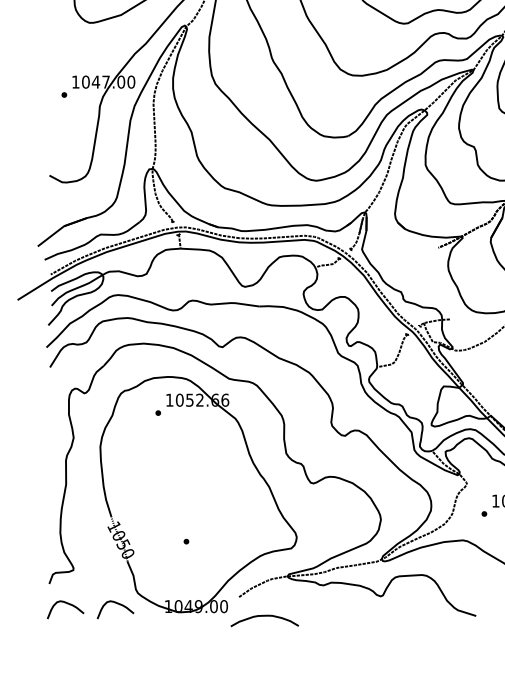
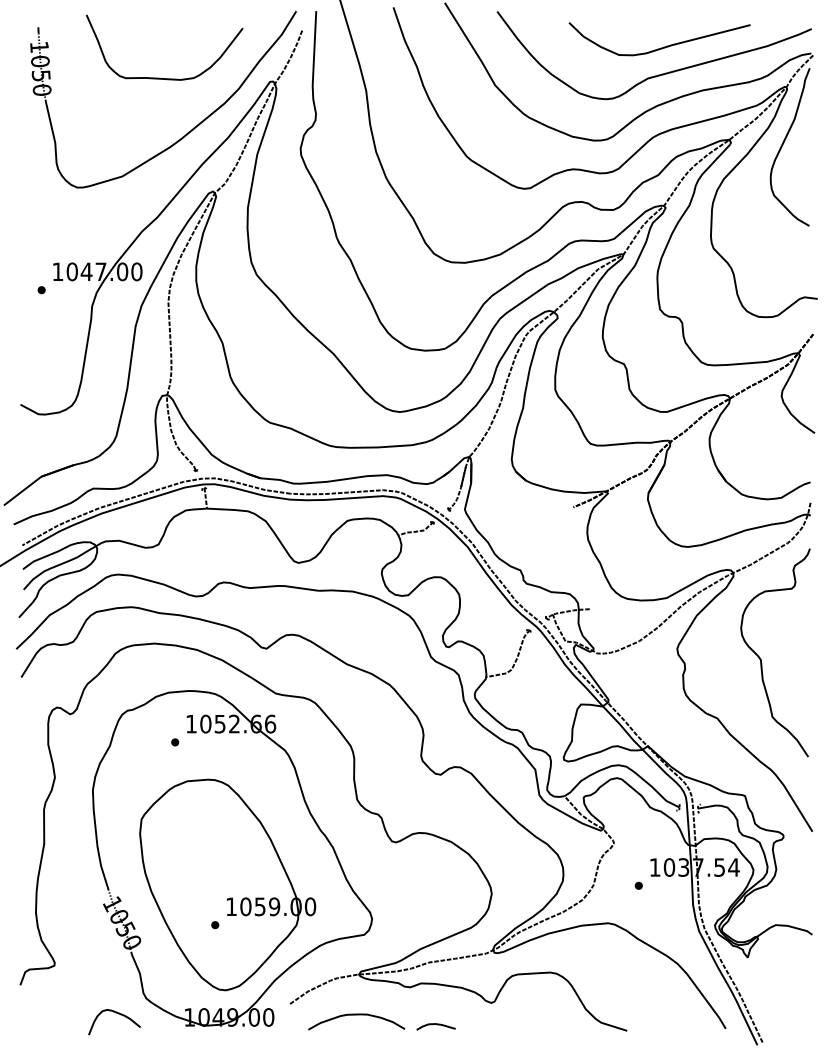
part: (195, 513) -> (227, 884), added
curve: (68, 604) -> (47, 1014), removed
curve: (341, 611) -> (435, 1024), added
curve: (264, 616) -> (356, 1015), moved

